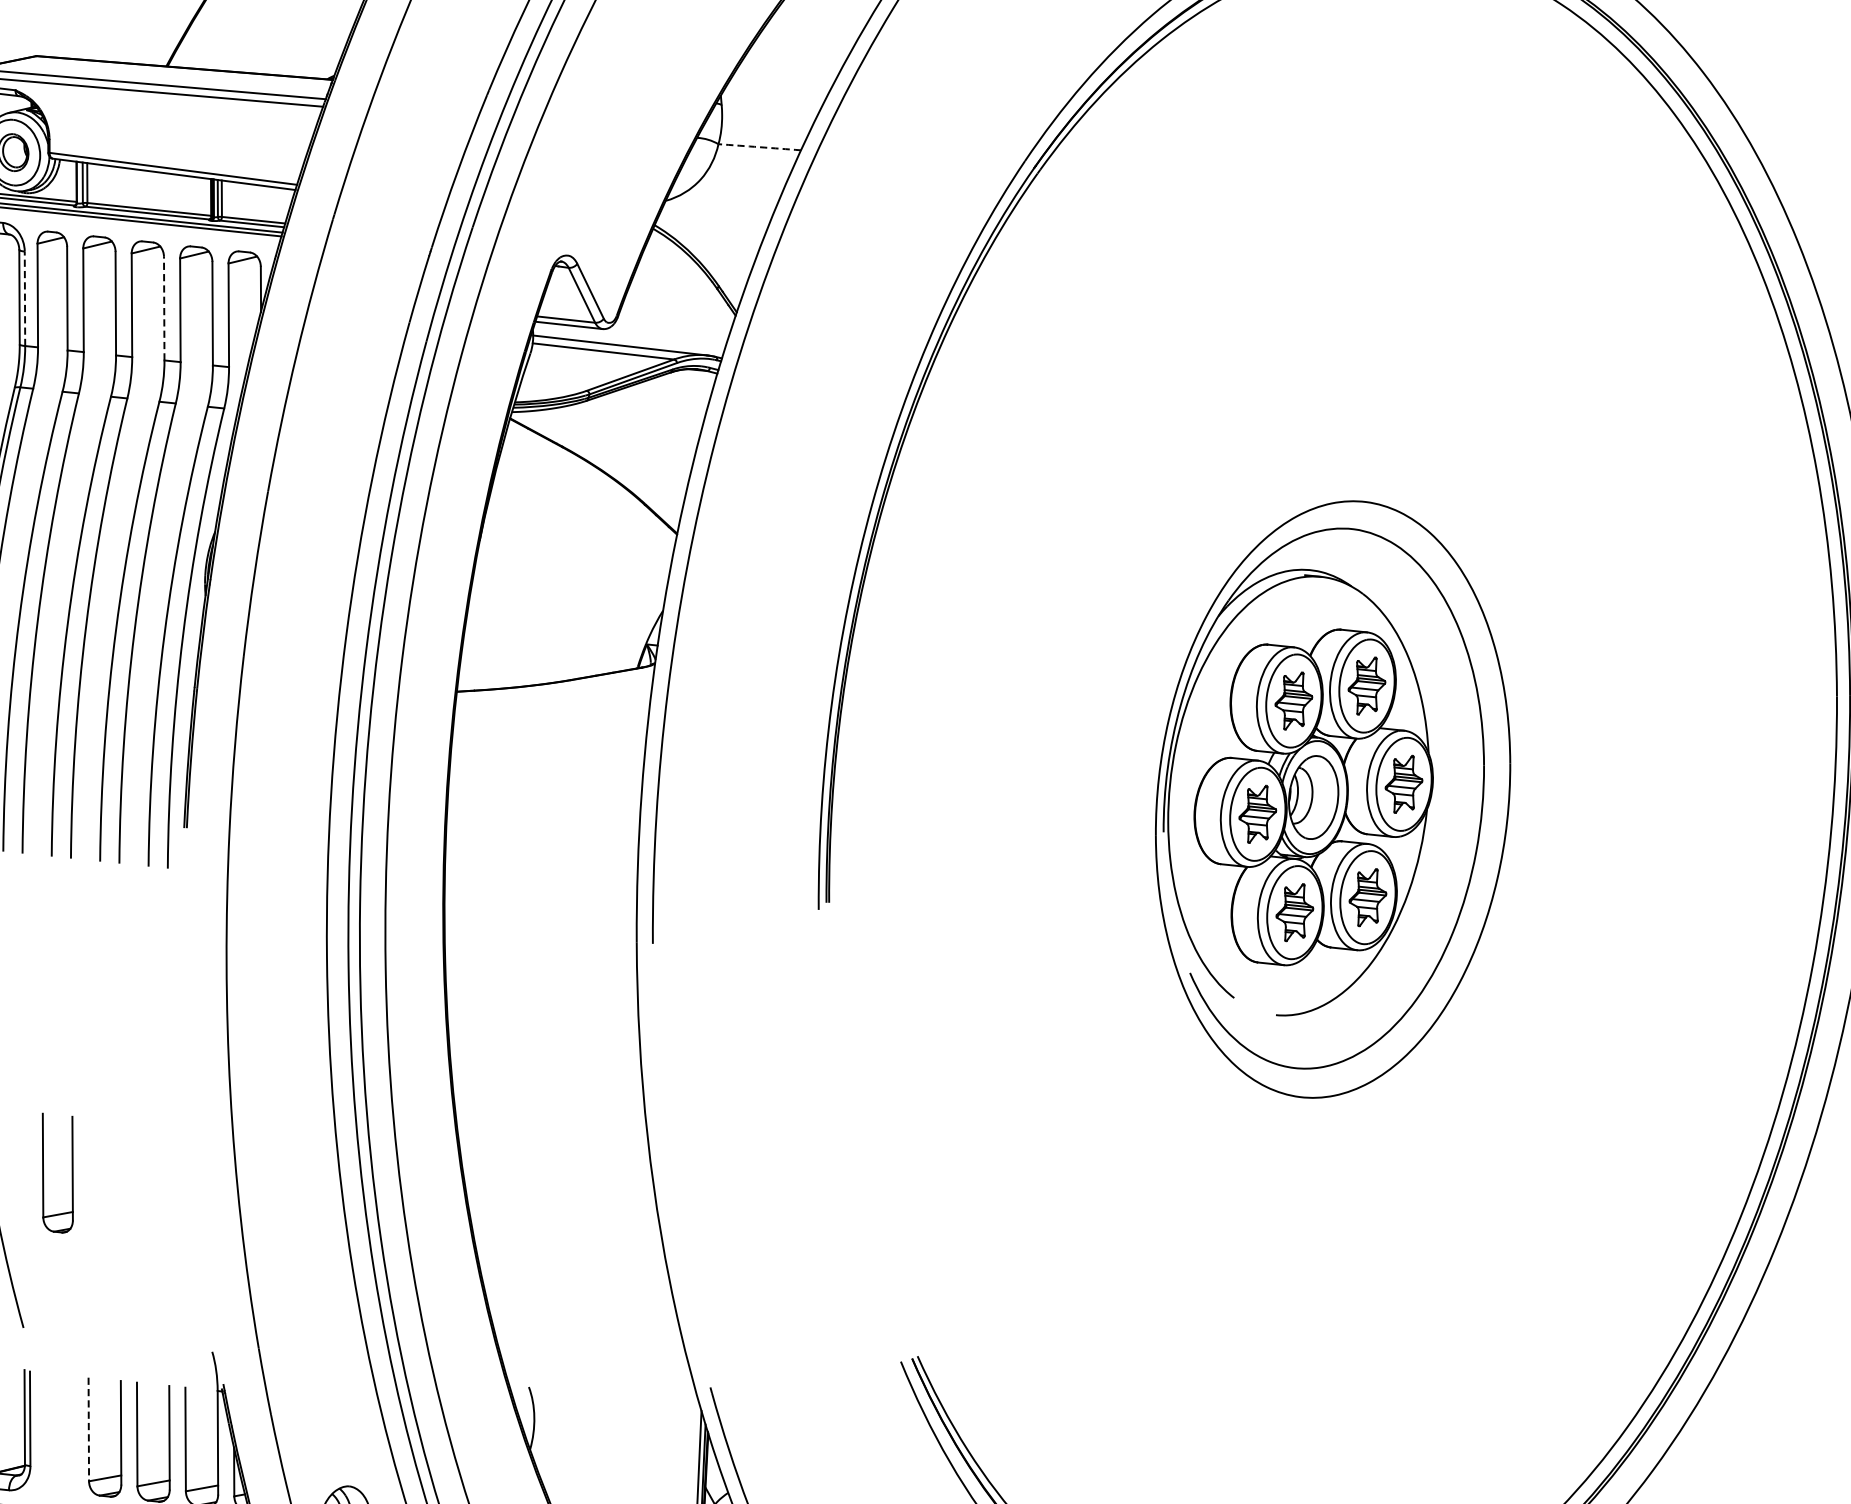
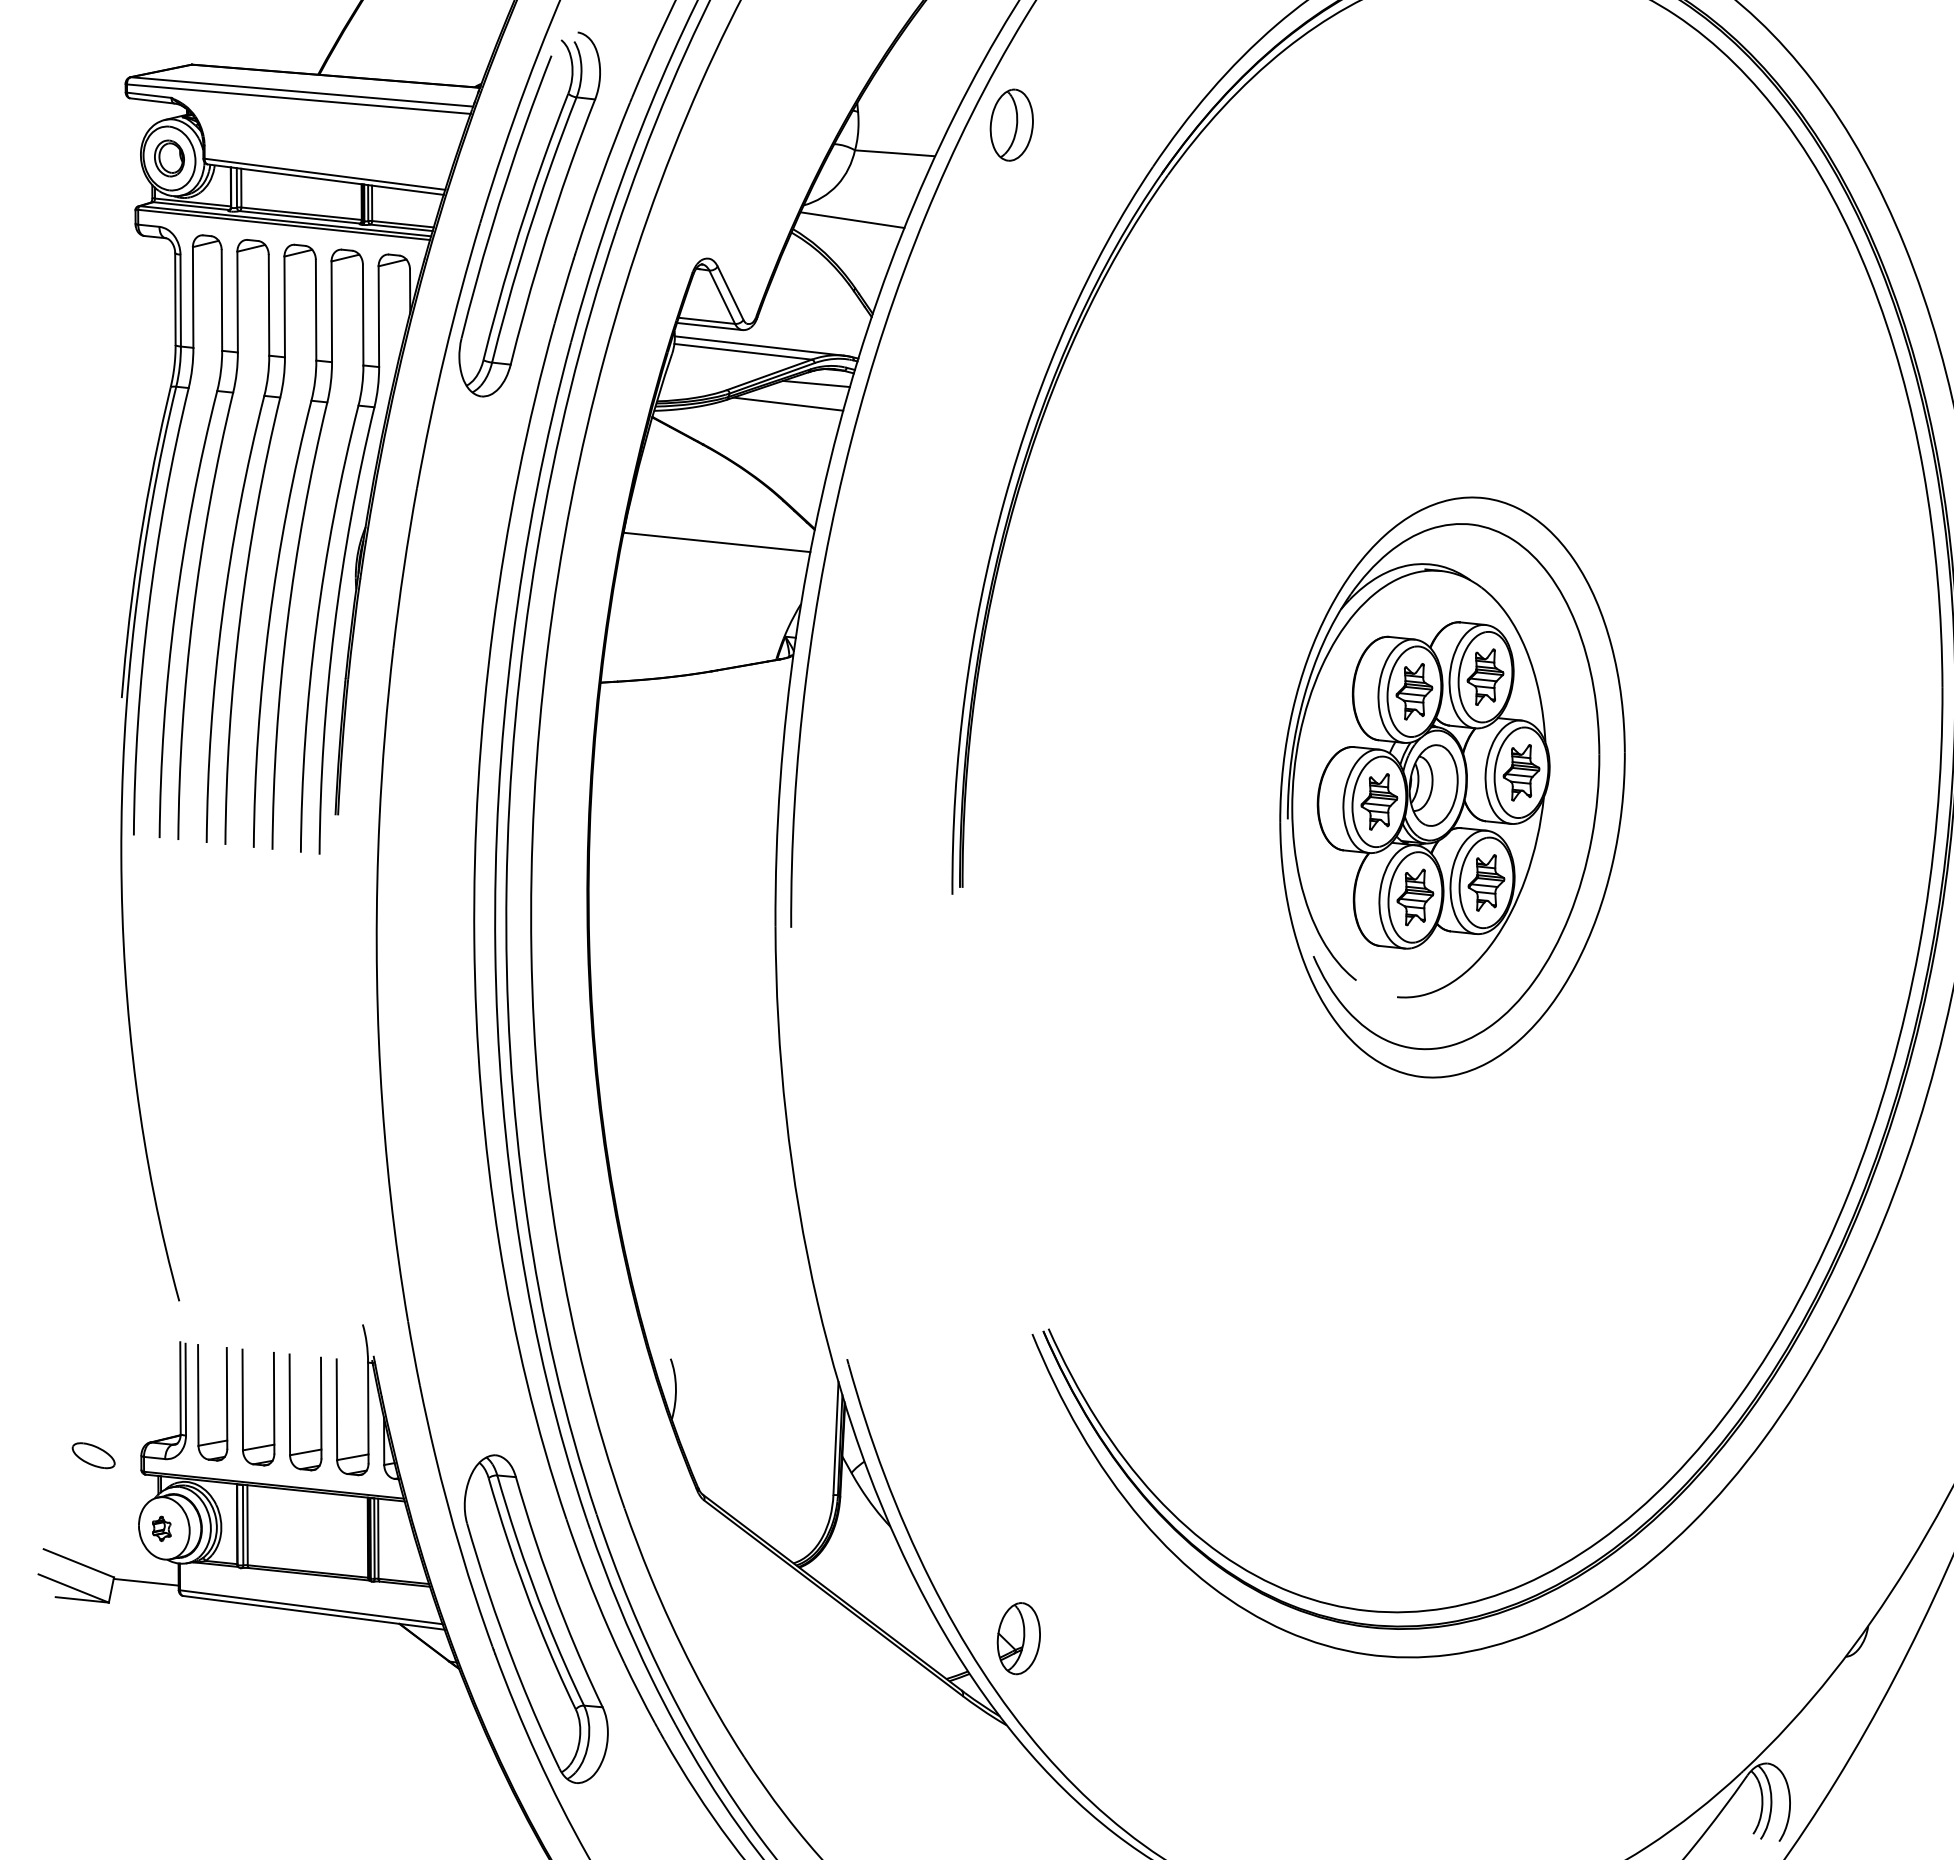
part: (879, 117) -> (1011, 124), added
arc: (760, 147) -> (895, 153), dashed -> solid
part: (383, 210) -> (529, 214), added
line: (715, 216) -> (852, 220), added
line: (24, 298) -> (180, 300), dashed -> solid
line: (164, 307) -> (316, 309), dashed -> solid
line: (677, 384) -> (815, 383), added
line: (650, 404) -> (788, 403), added
line: (576, 547) -> (716, 542), added
part: (44, 1172) -> (199, 1402), moved
line: (88, 1430) -> (242, 1400), dashed -> solid

